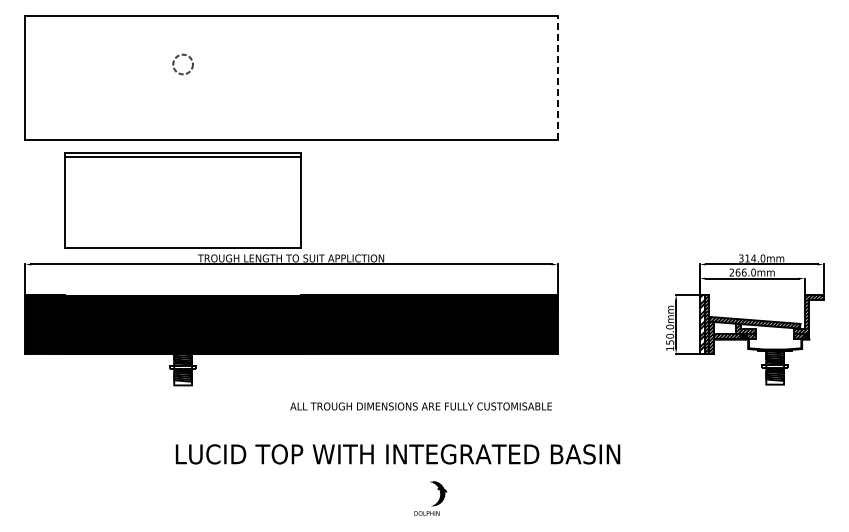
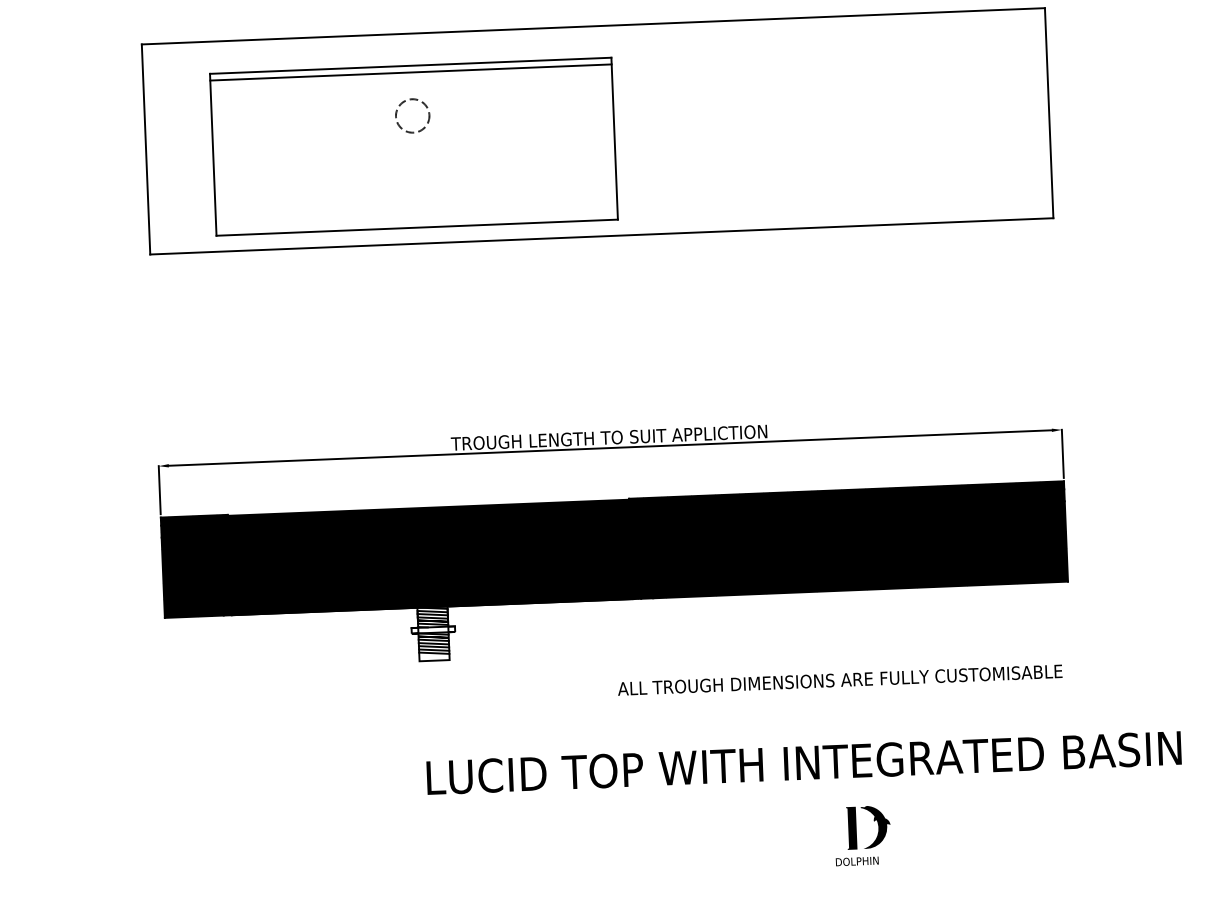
line: (557, 77) -> (1049, 112), dashed -> solid
part: (182, 200) -> (412, 146), moved
fill: (424, 493) -> (851, 827), added

